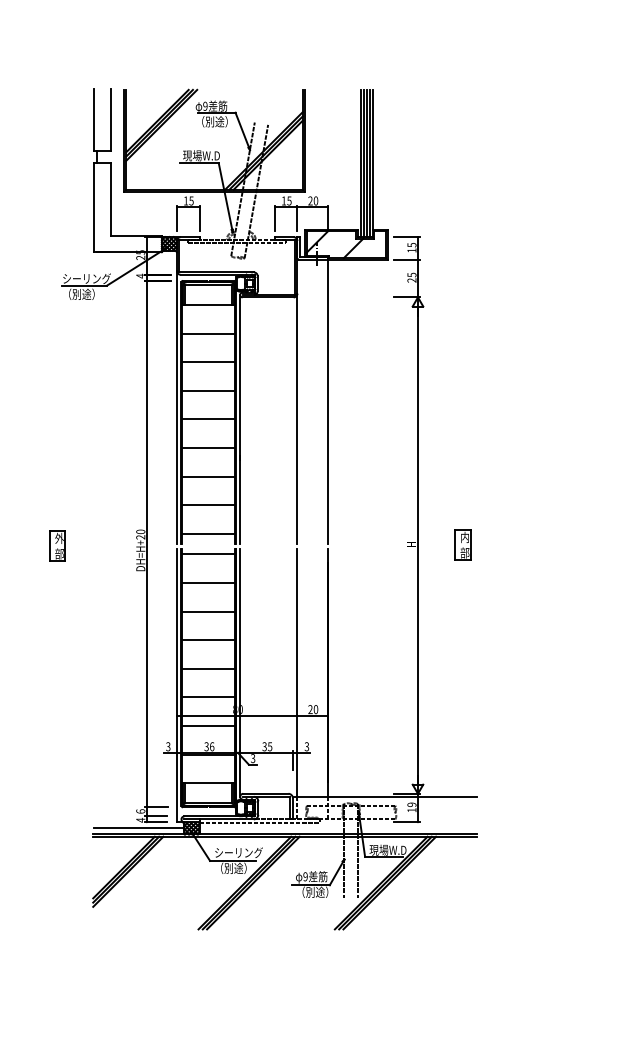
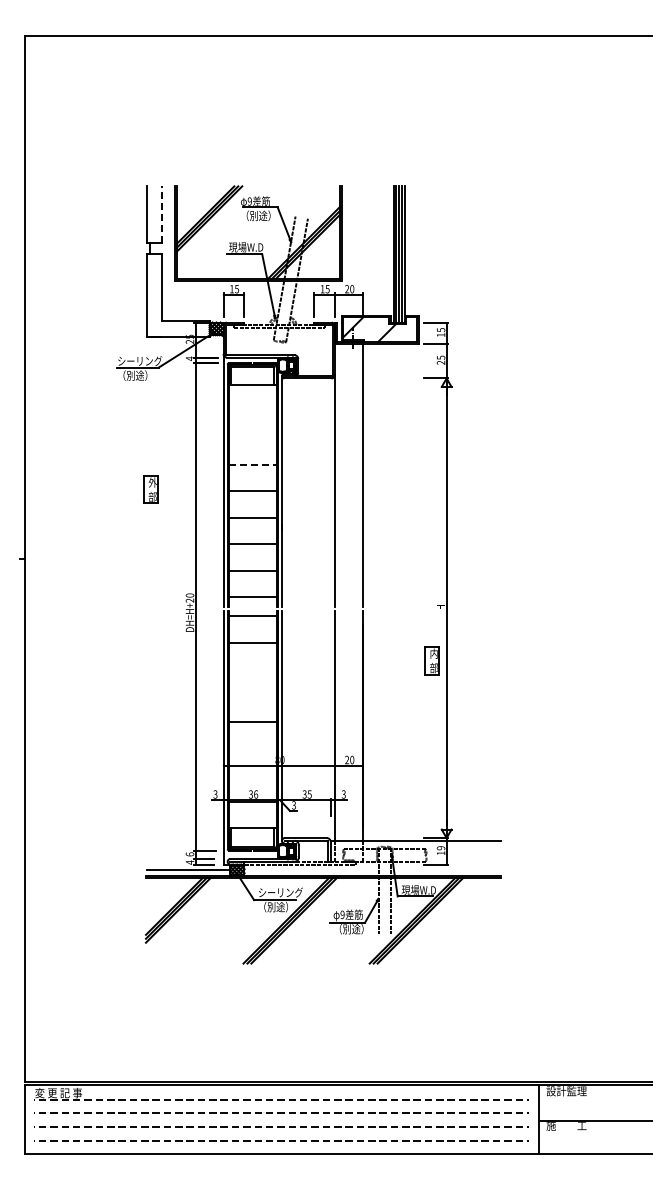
line: (111, 120) -> (162, 214), solid -> dashed
line: (208, 333) -> (252, 411), removed
line: (208, 362) -> (252, 438), removed
line: (209, 390) -> (253, 464), solid -> dashed
part: (462, 544) -> (431, 660), moved
part: (57, 545) -> (150, 489), moved
line: (208, 611) -> (252, 669), removed
line: (208, 639) -> (252, 695), removed
line: (208, 697) -> (252, 748), removed
line: (208, 726) -> (252, 775), removed

